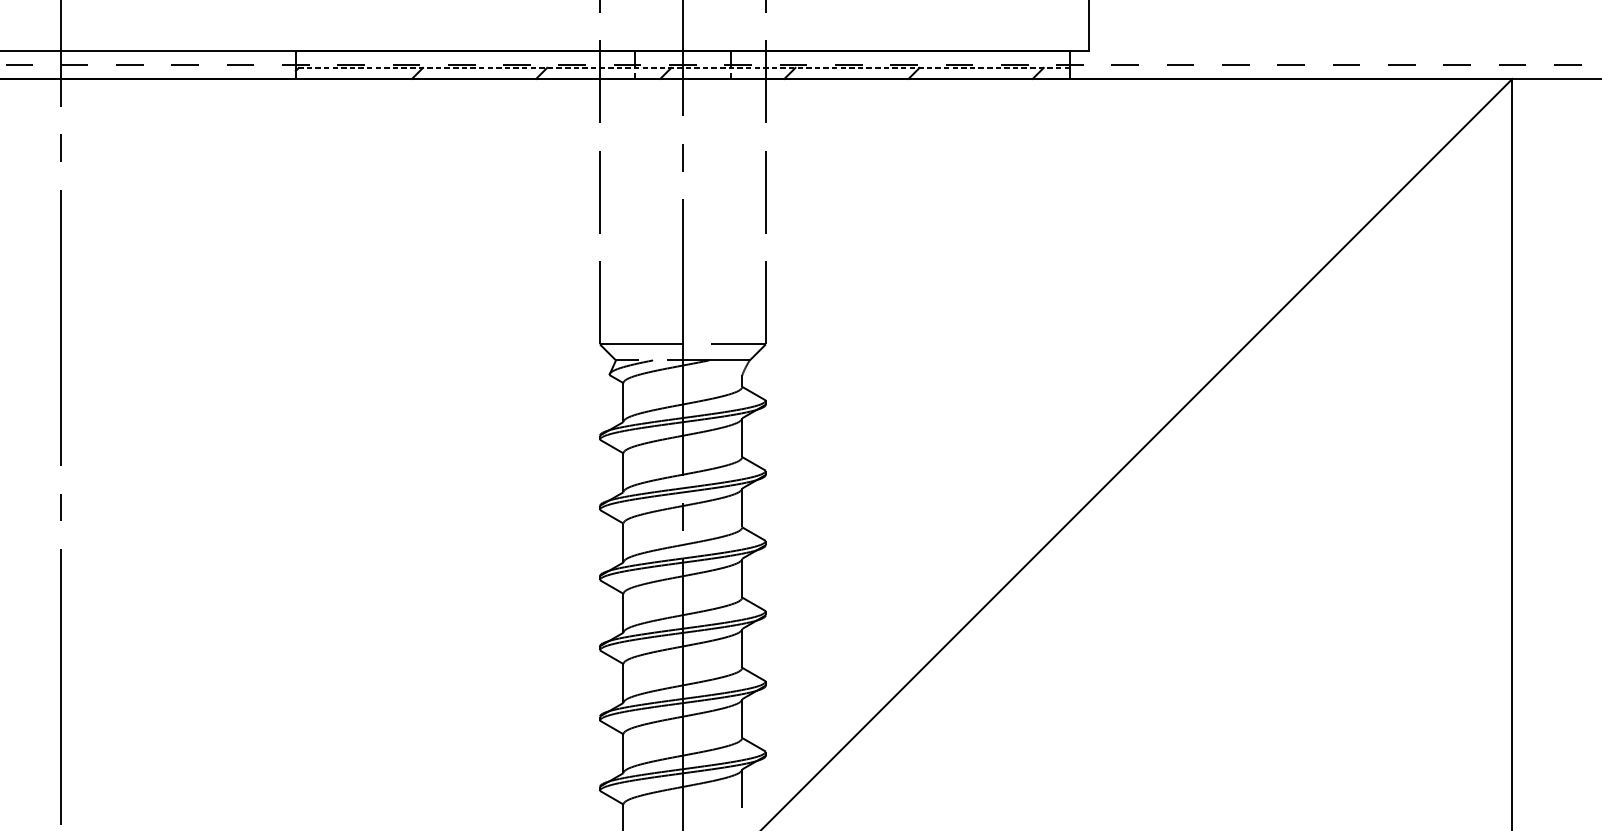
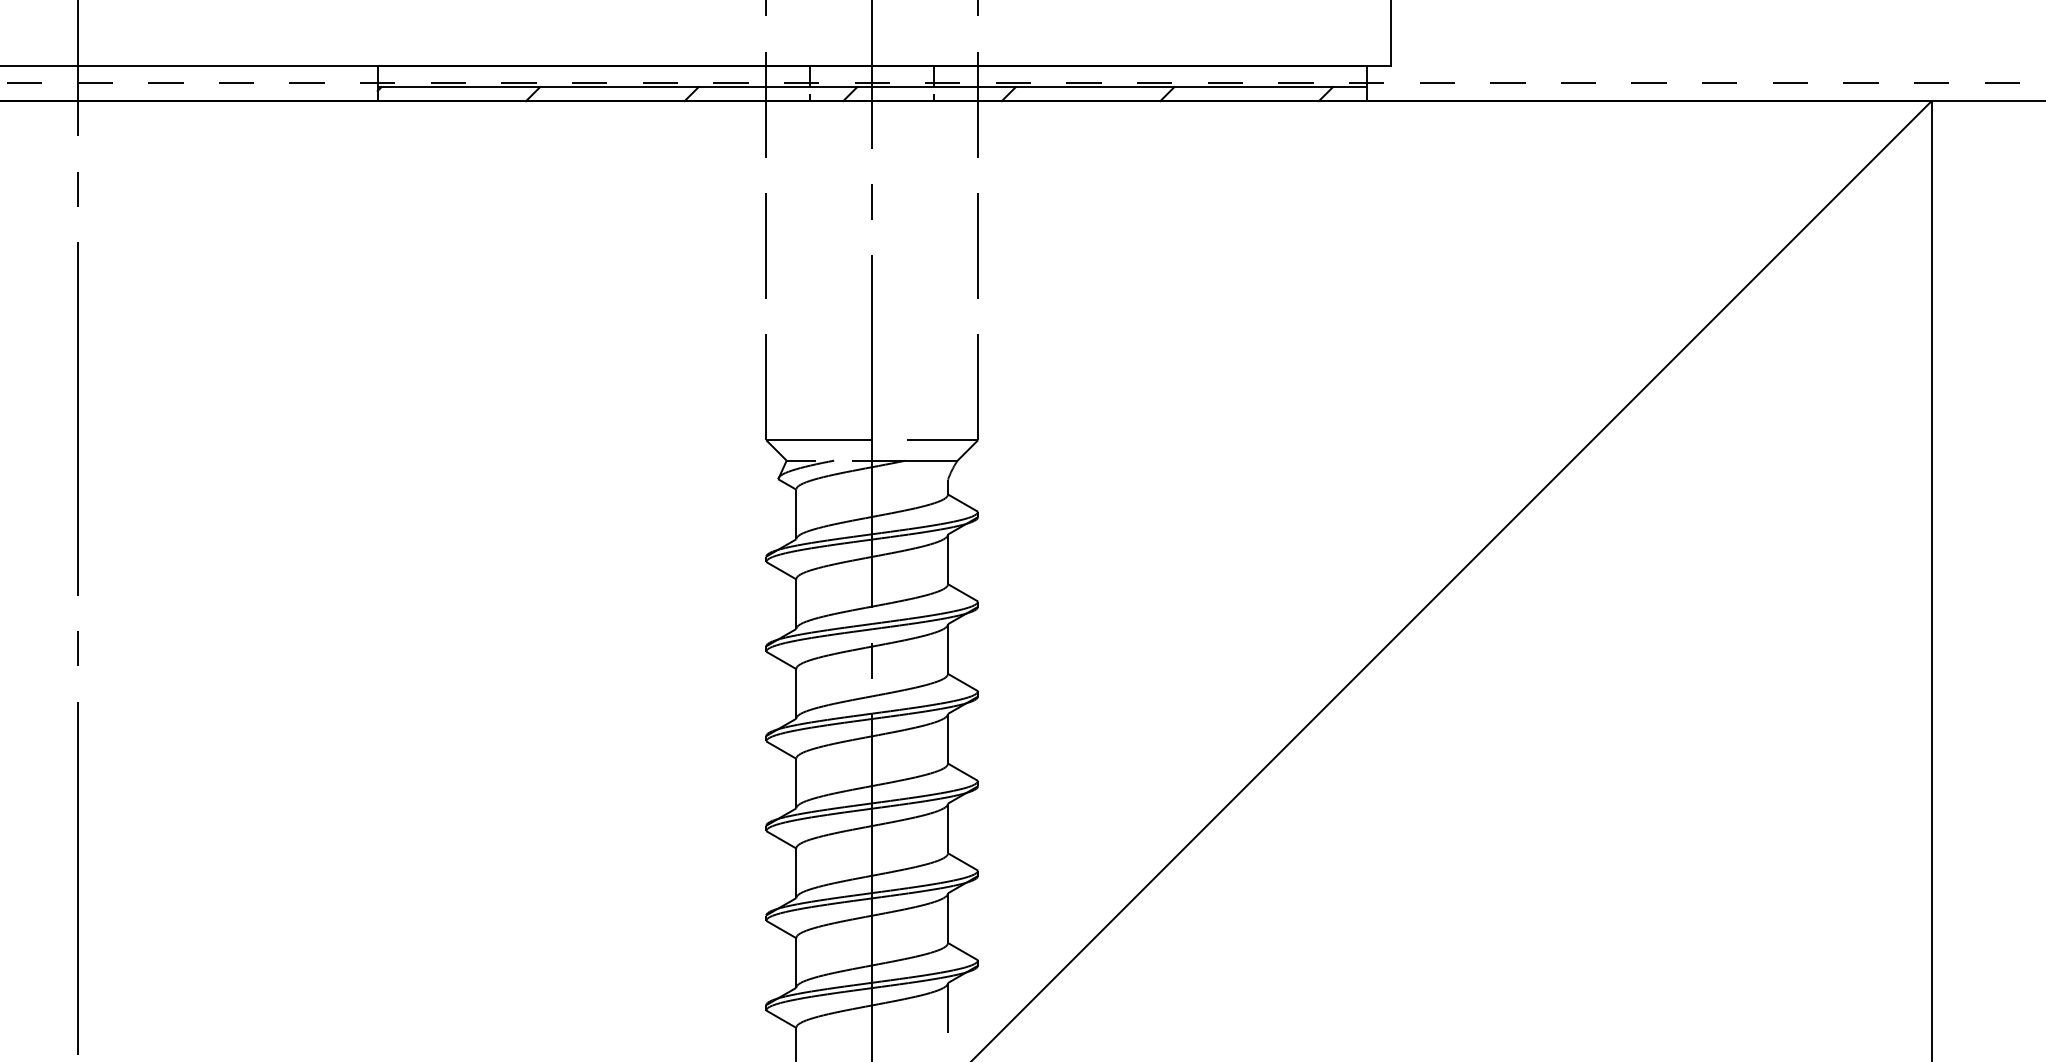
line: (682, 68) -> (871, 87), dashed -> solid

